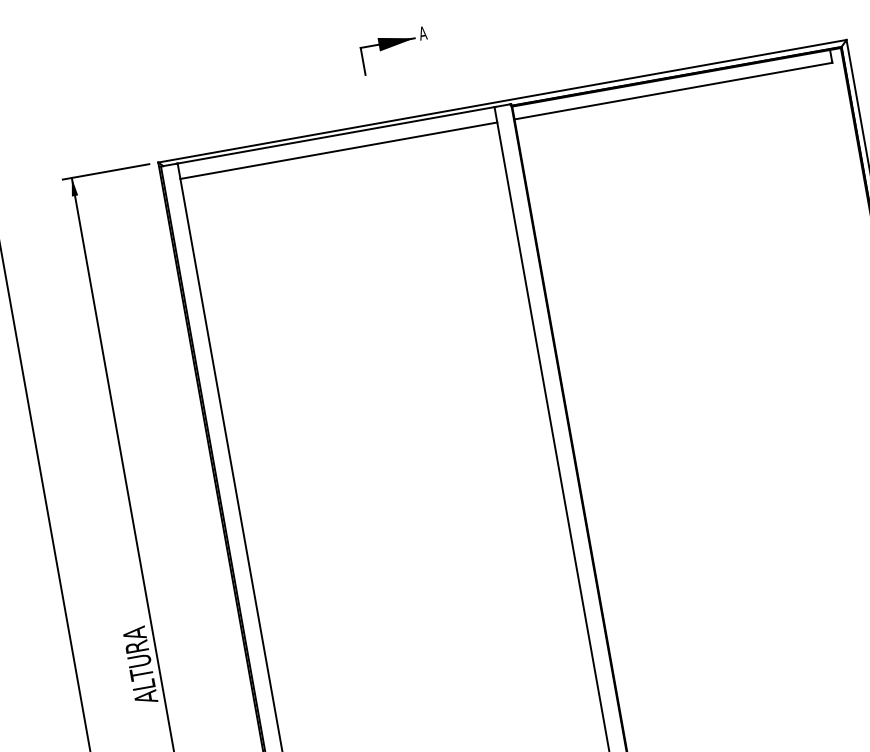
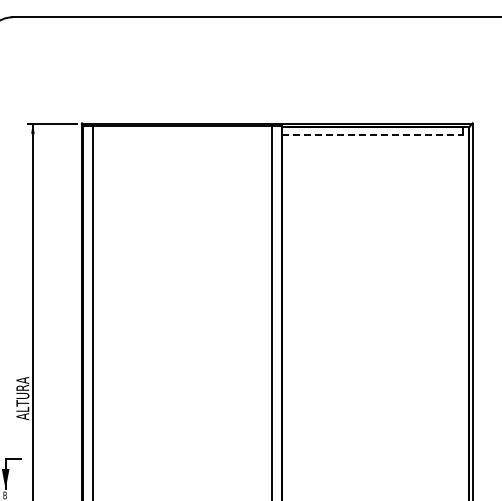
part: (395, 51) -> (223, 85), removed
line: (673, 90) -> (372, 134), solid -> dashed
line: (338, 150) -> (182, 134), removed

